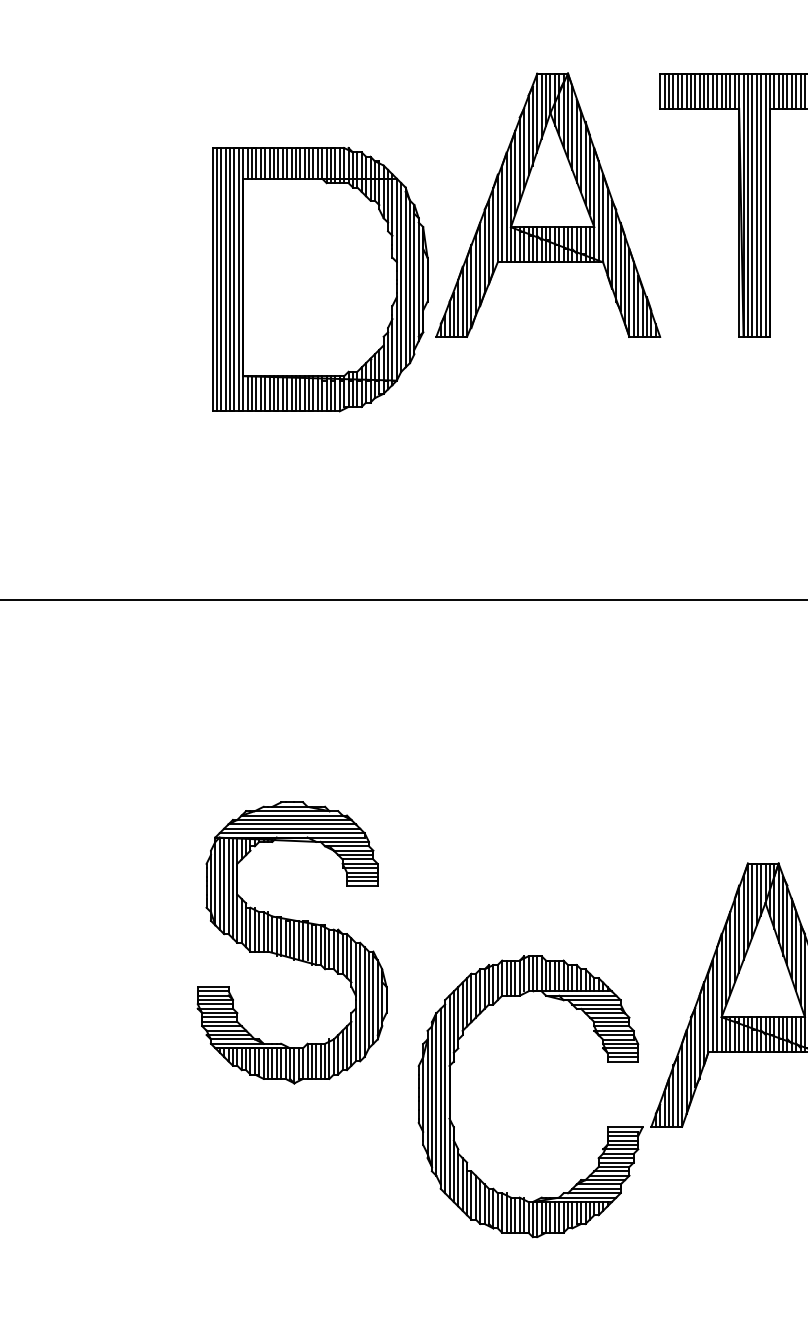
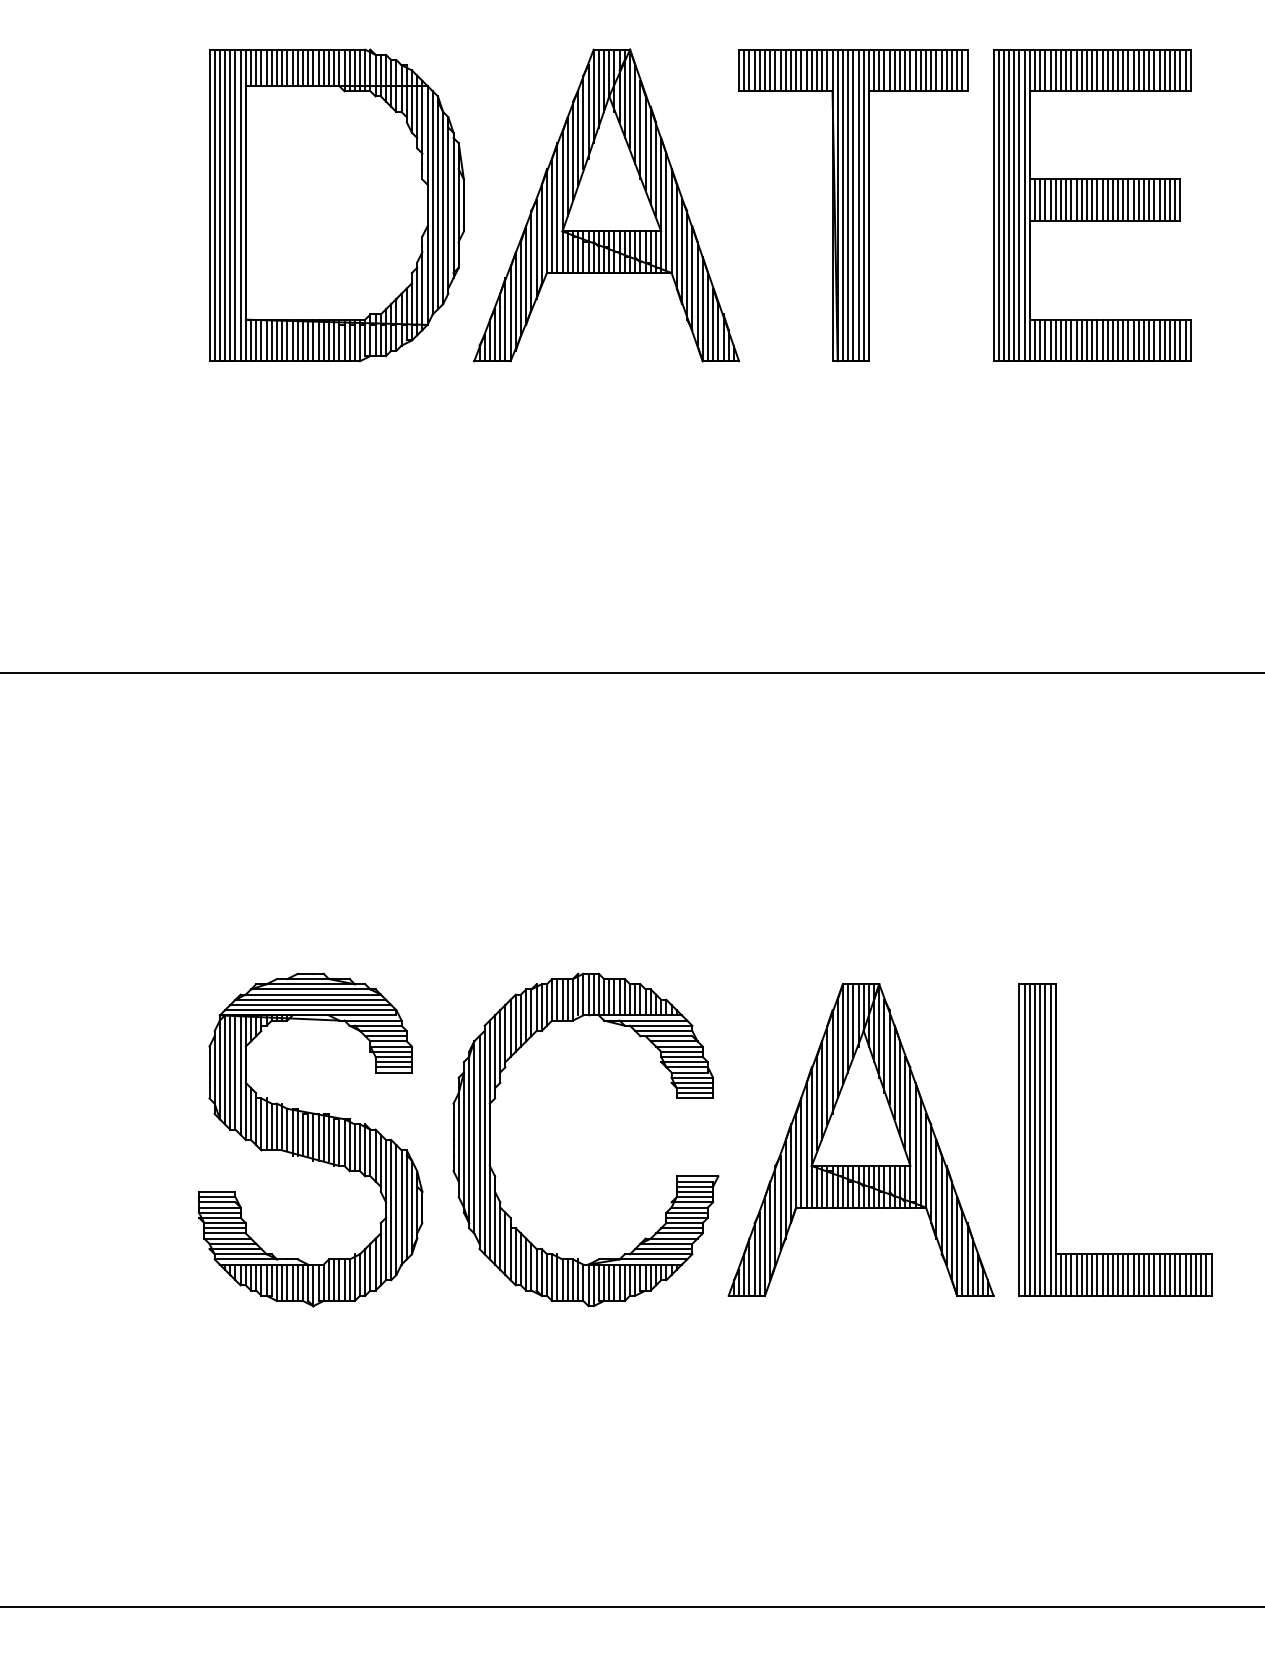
part: (319, 279) -> (336, 205), moved
part: (291, 942) -> (310, 1139), moved
part: (450, 1096) -> (490, 1139), moved

